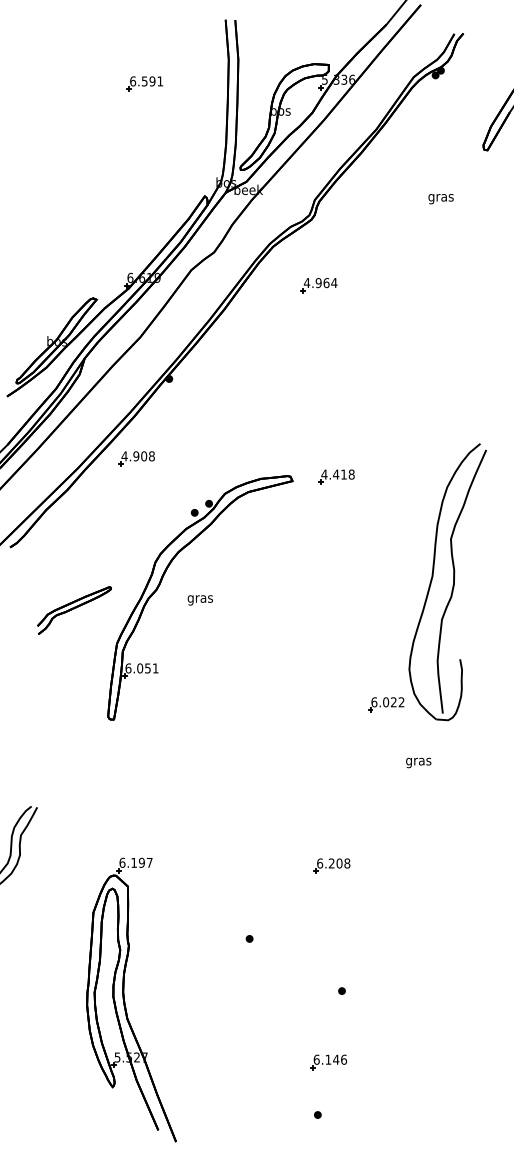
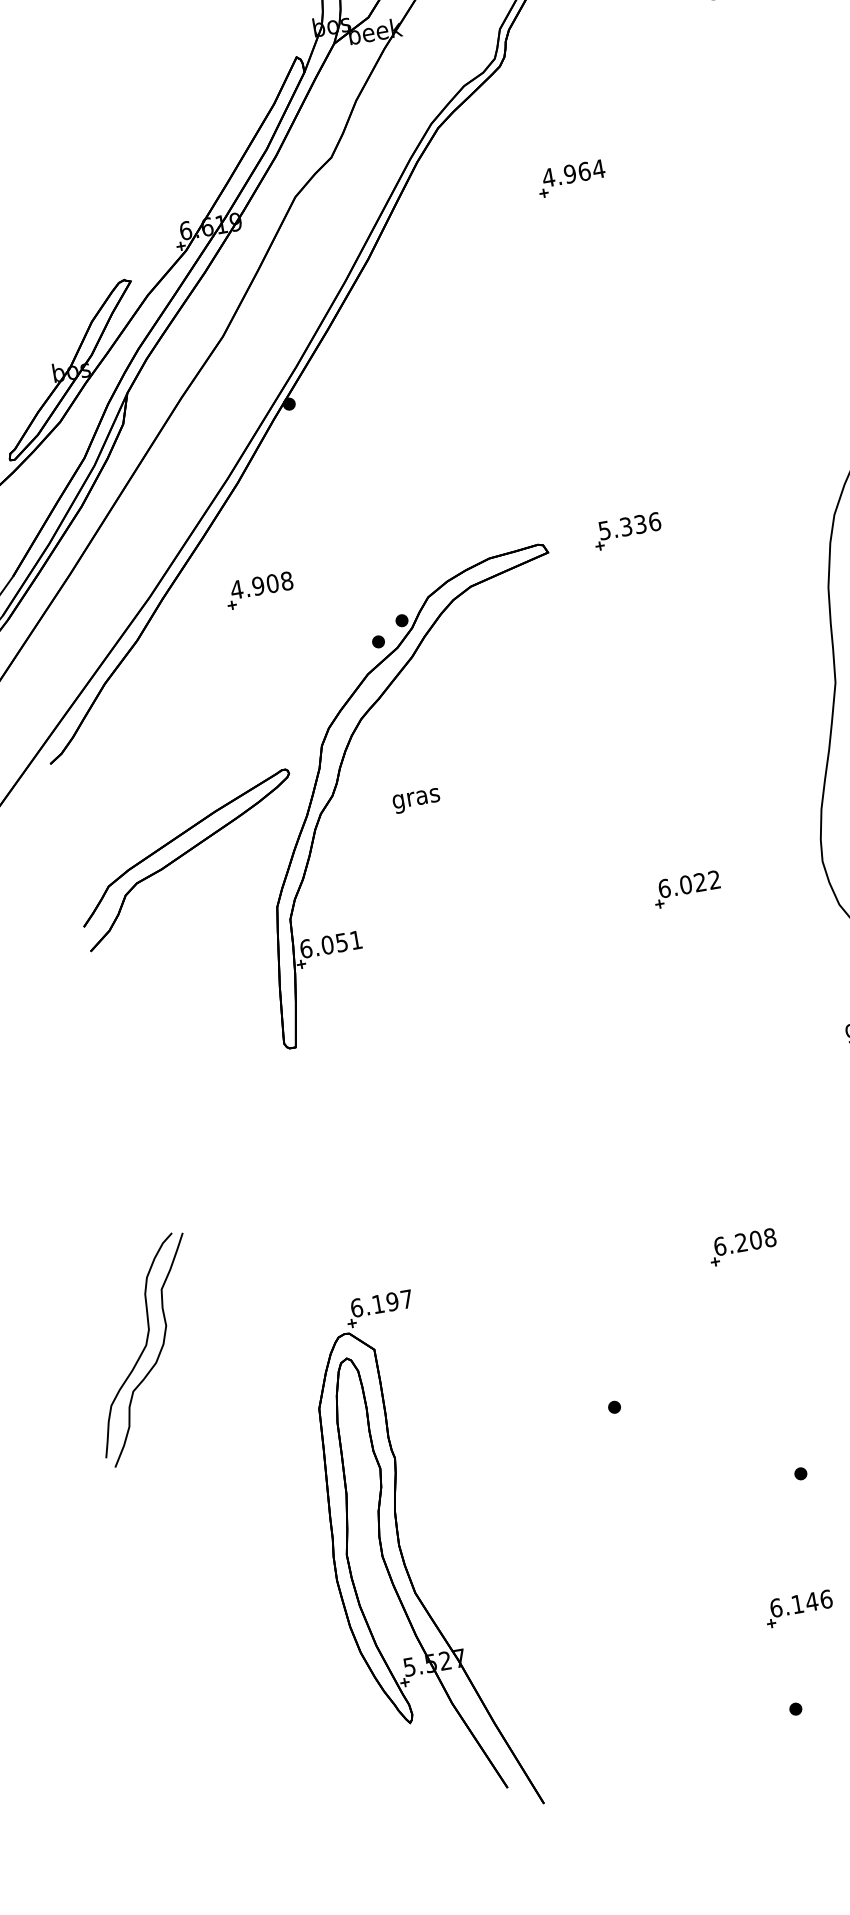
part: (318, 285) -> (570, 178), moved
part: (136, 458) -> (259, 589), moved
text: (337, 474) -> (628, 526), 4.418 -> 5.336
part: (74, 610) -> (188, 859), size x1.67
part: (386, 704) -> (687, 888), moved

